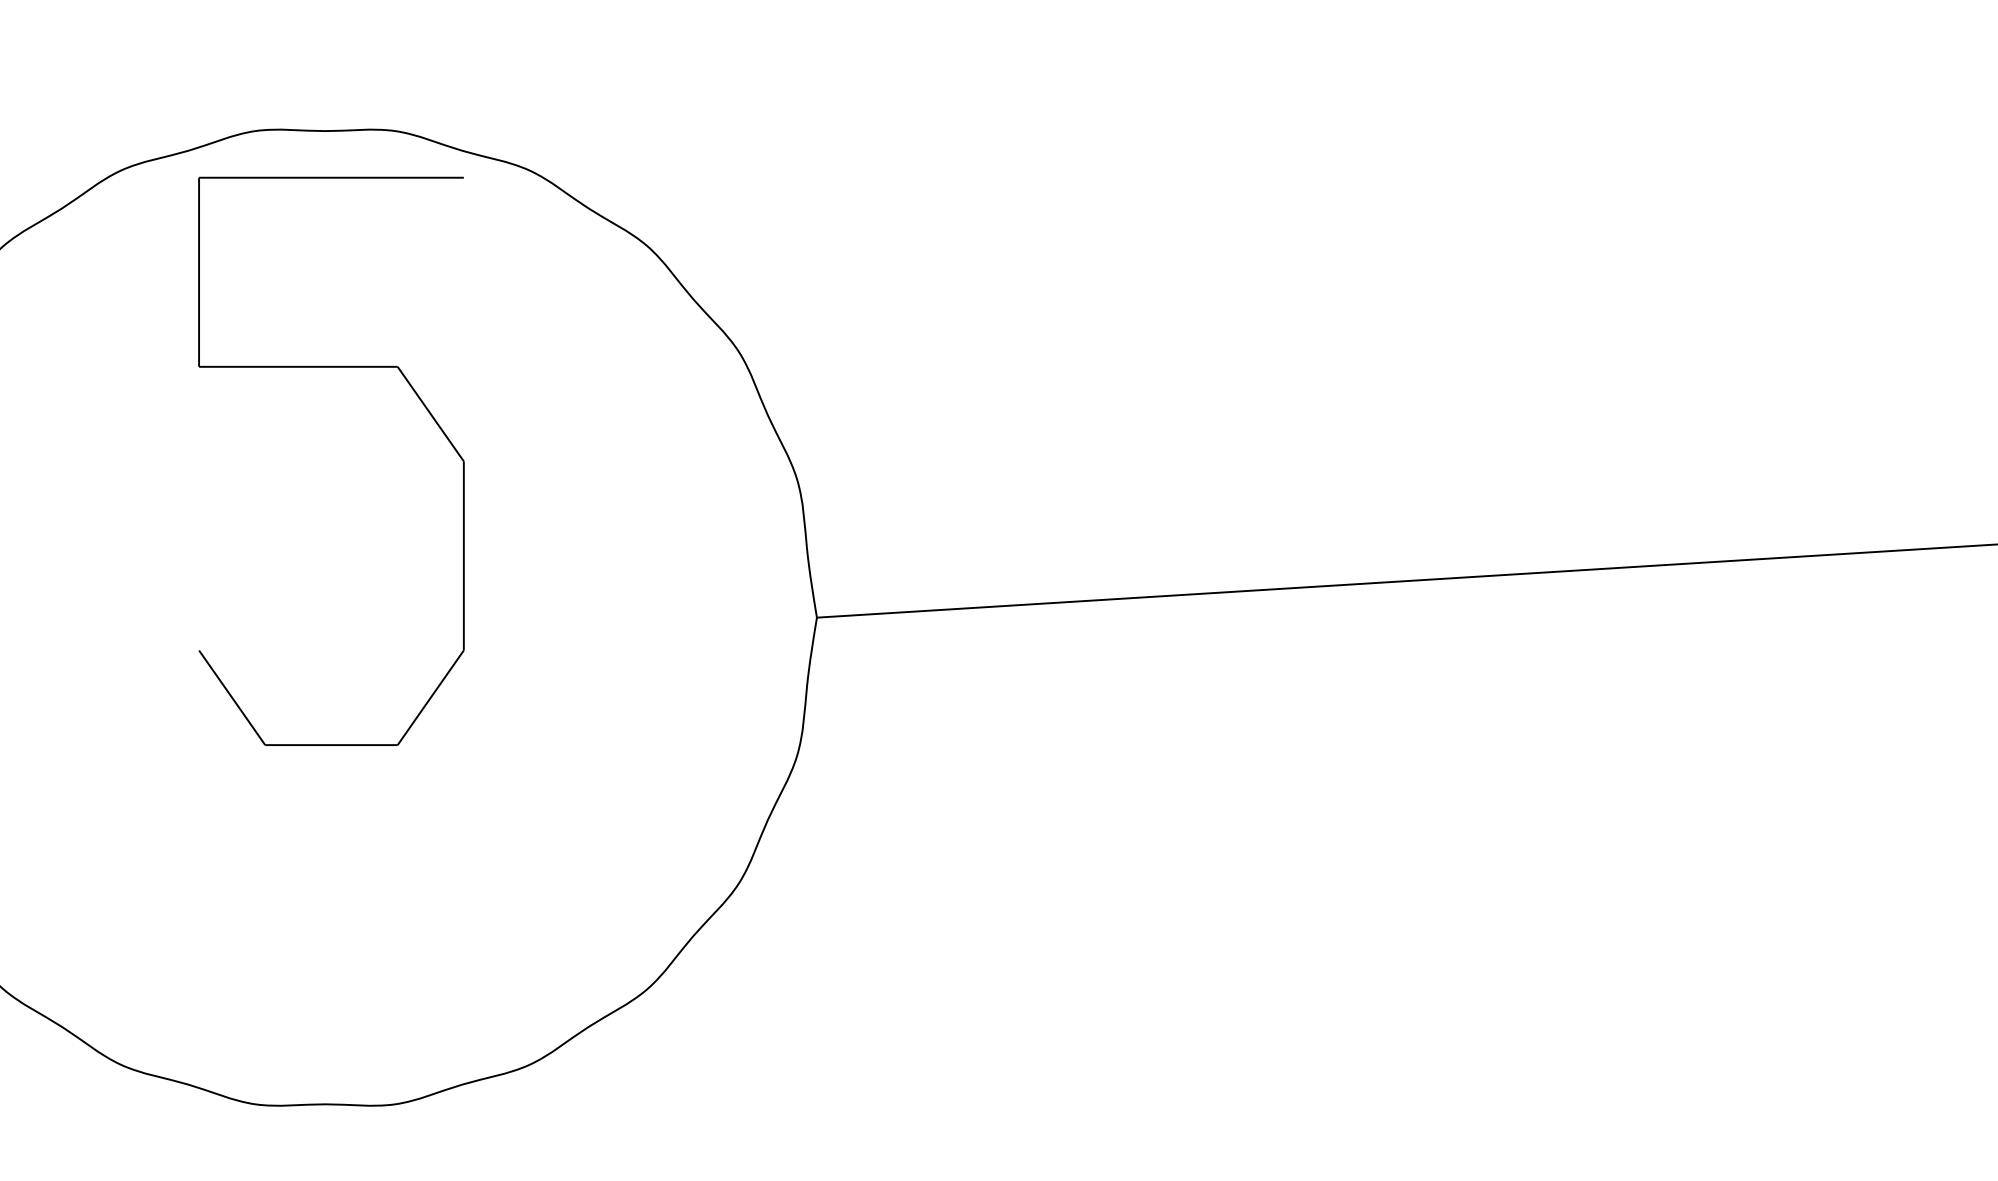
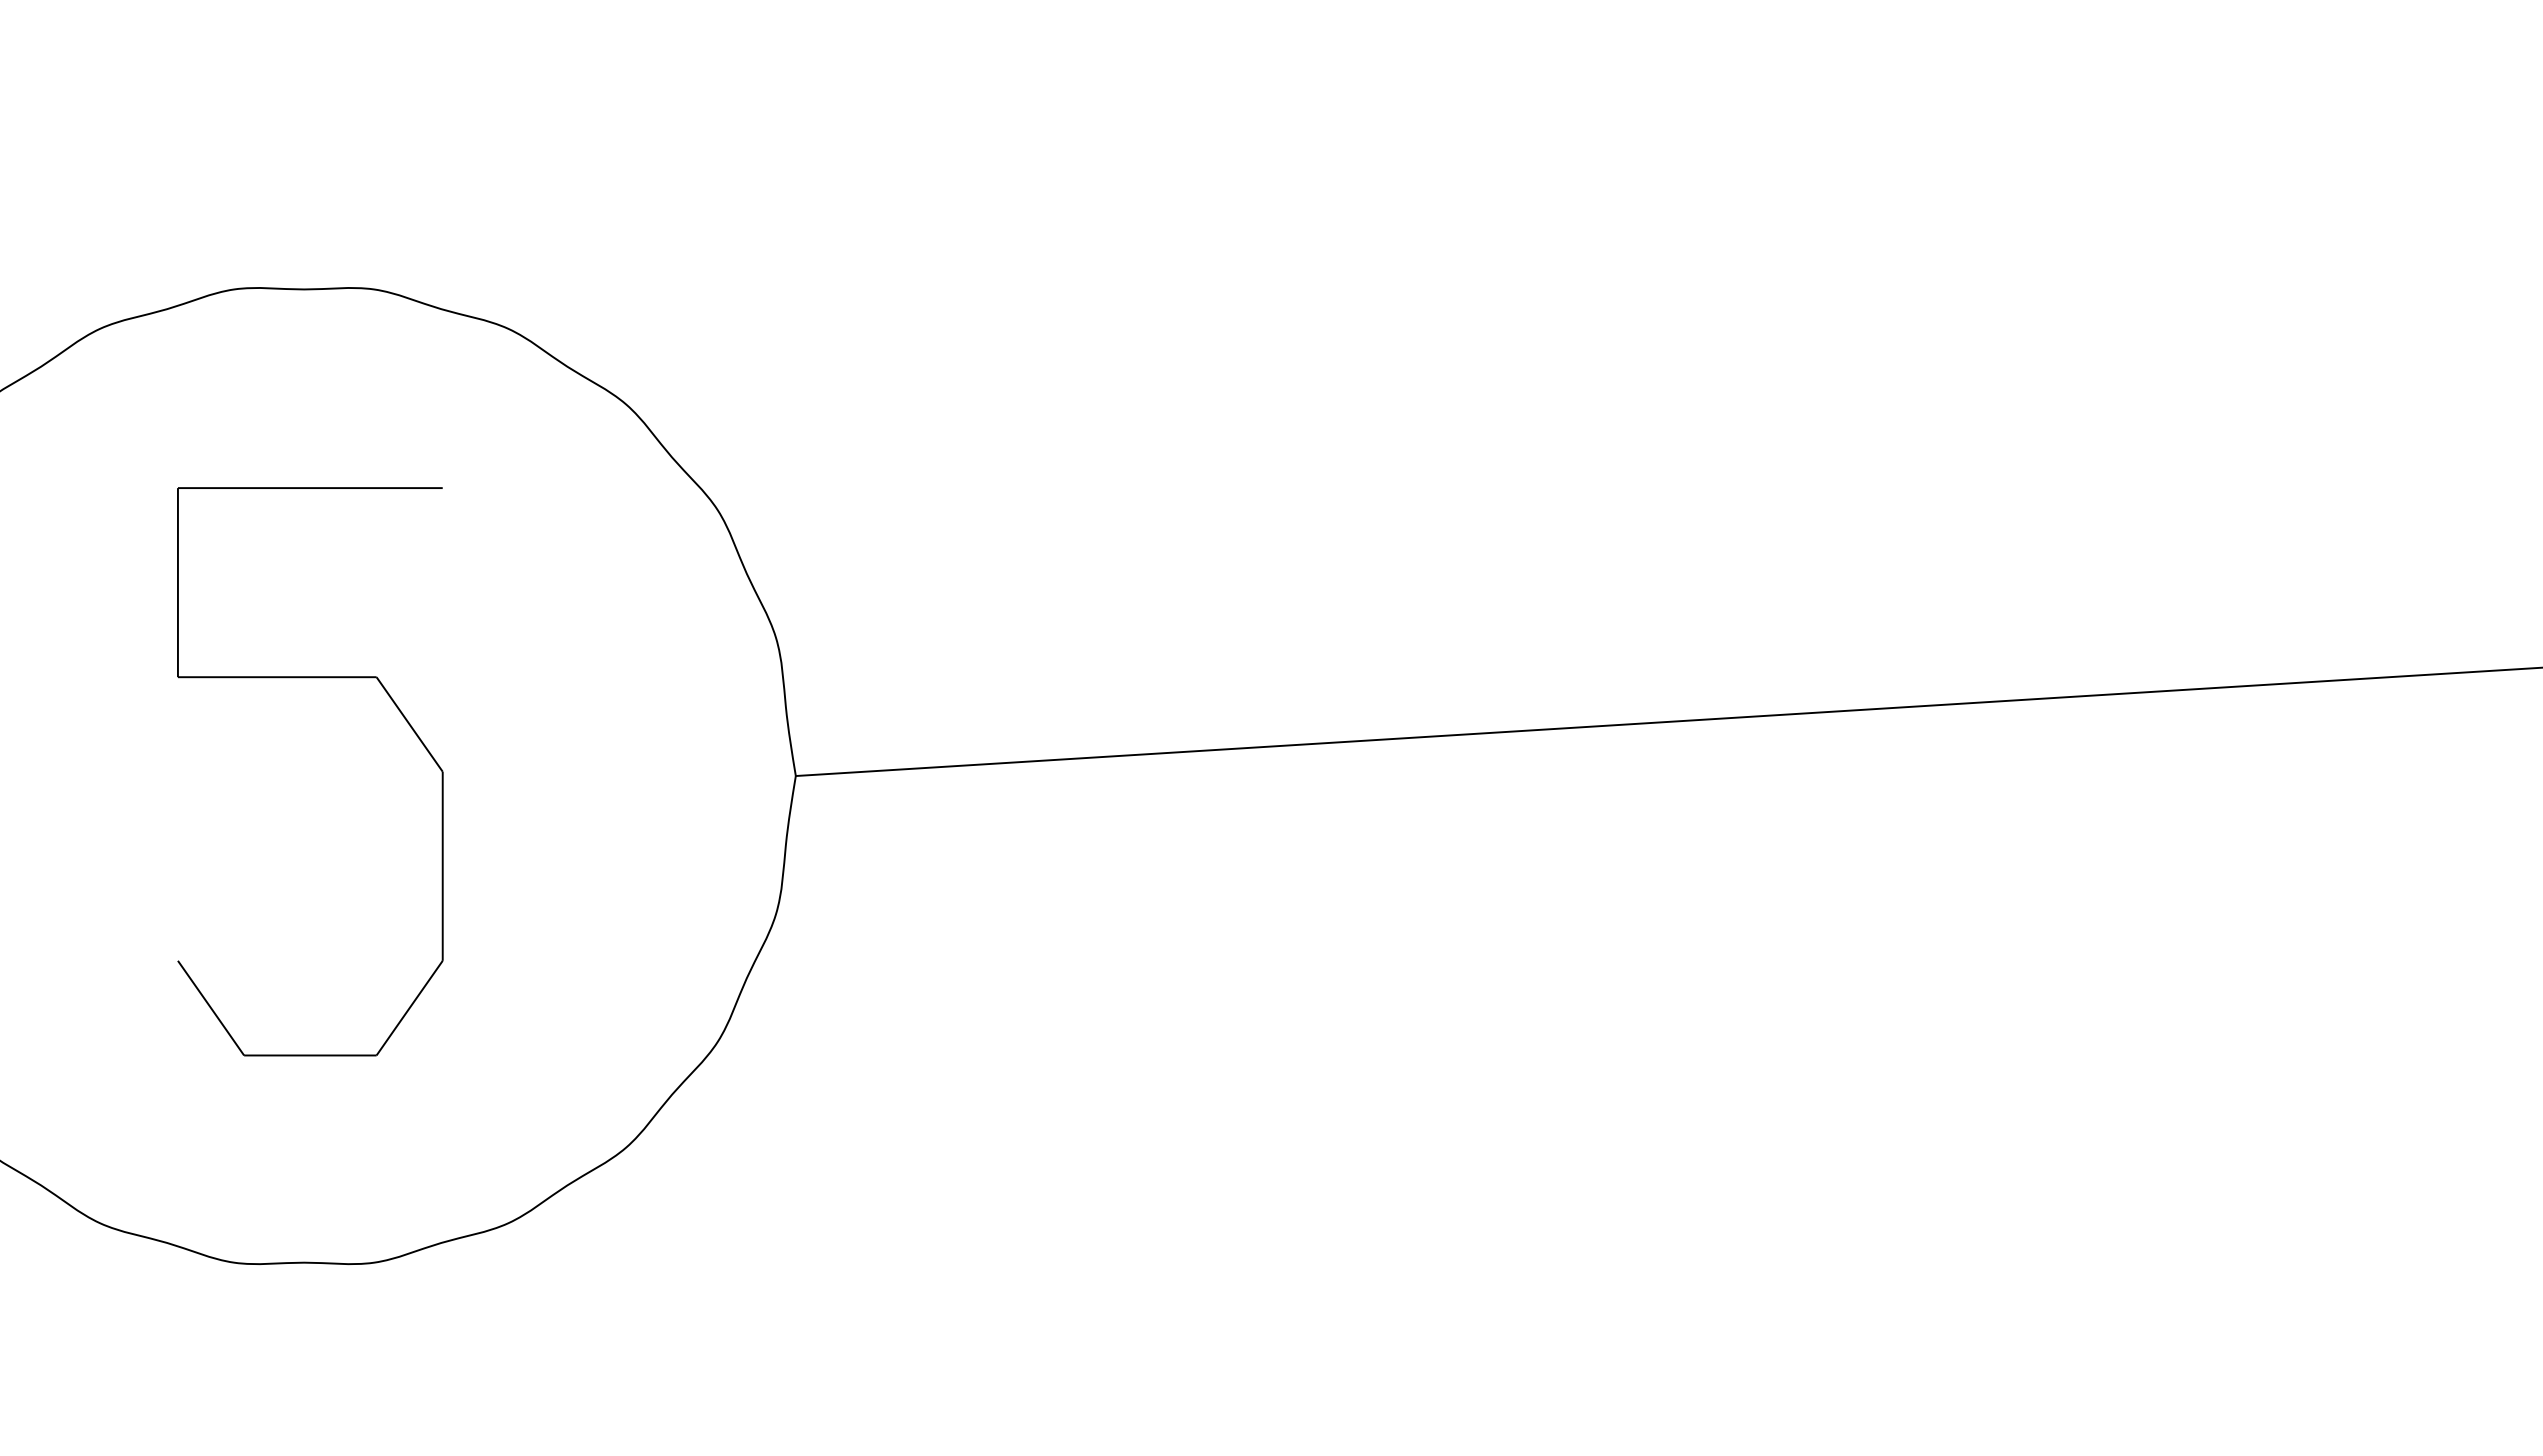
part: (331, 368) -> (310, 678), moved

